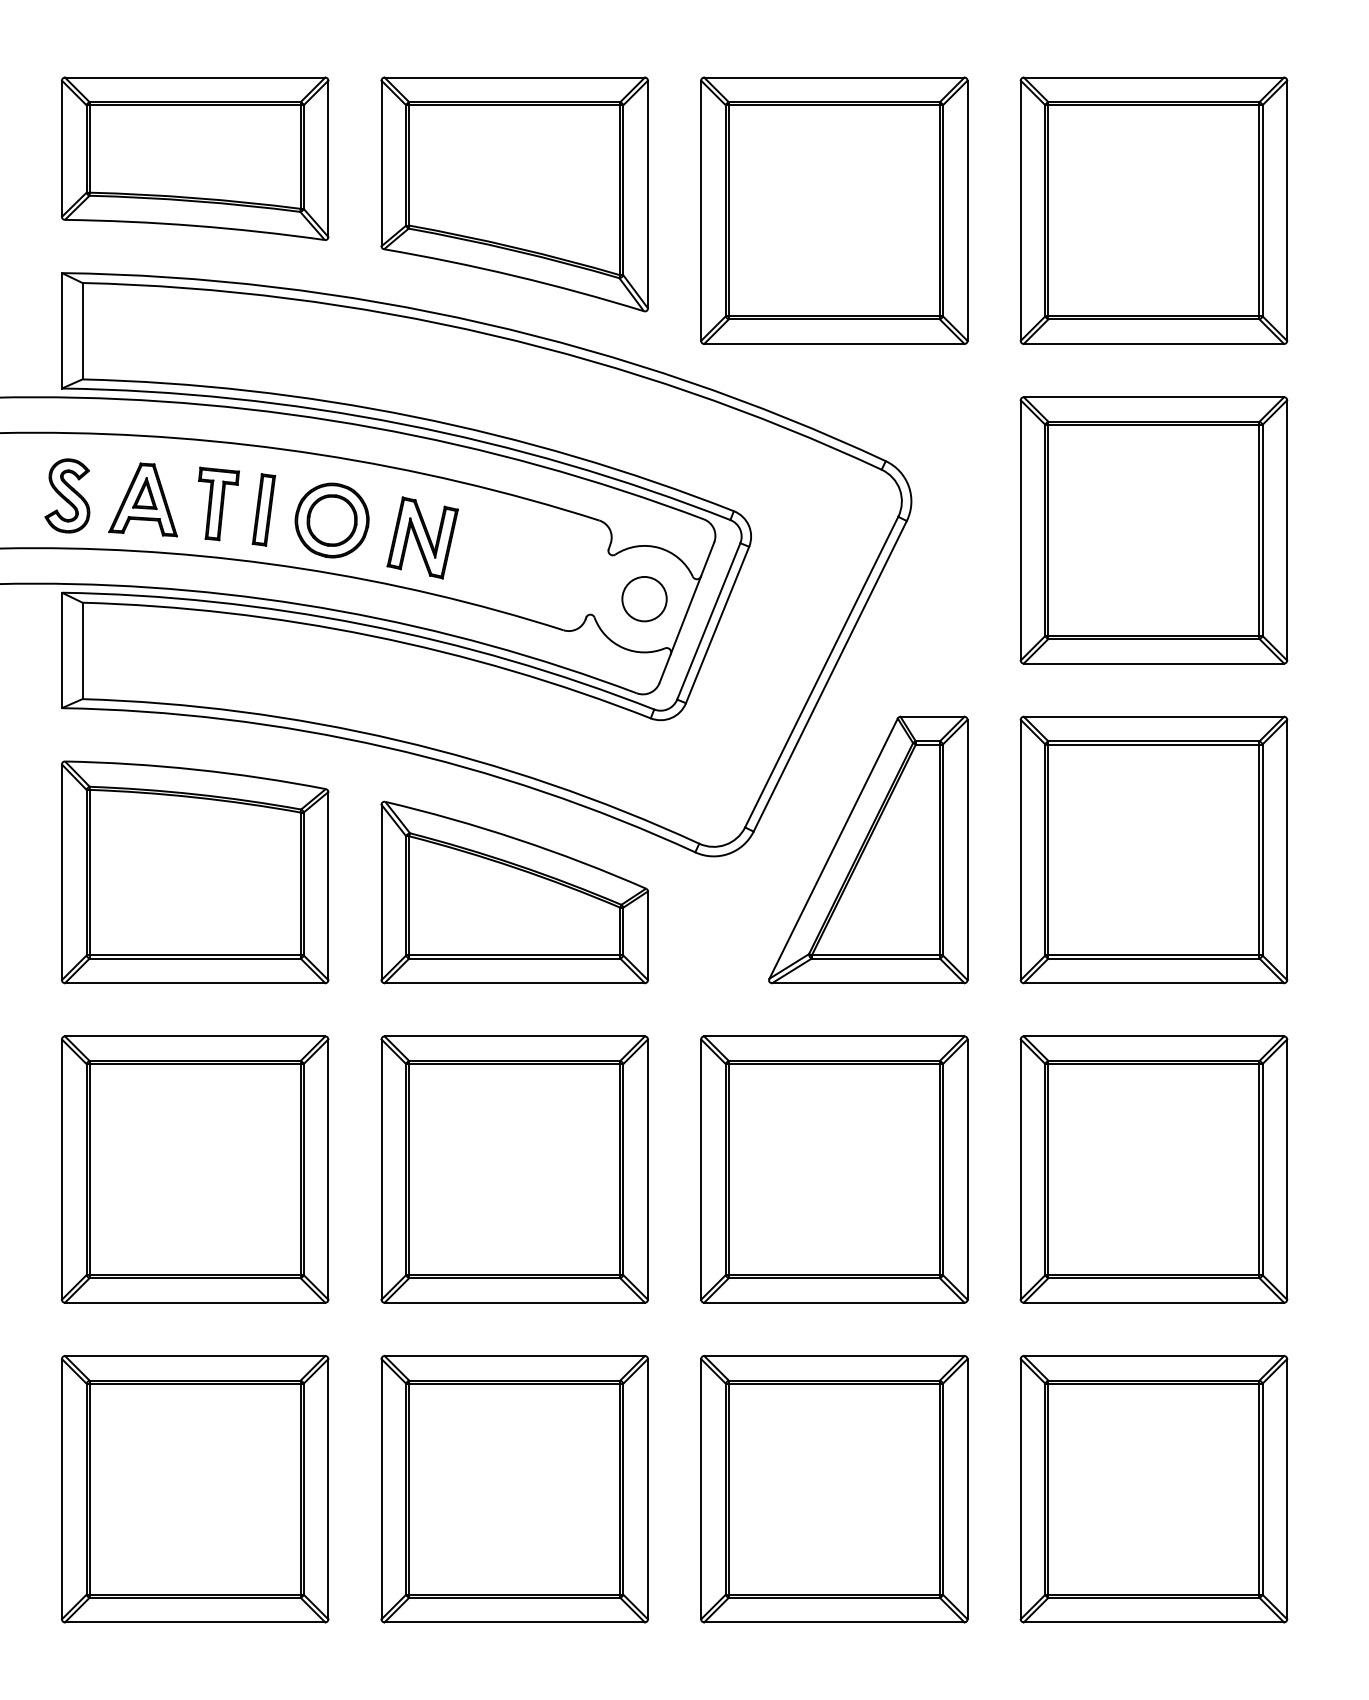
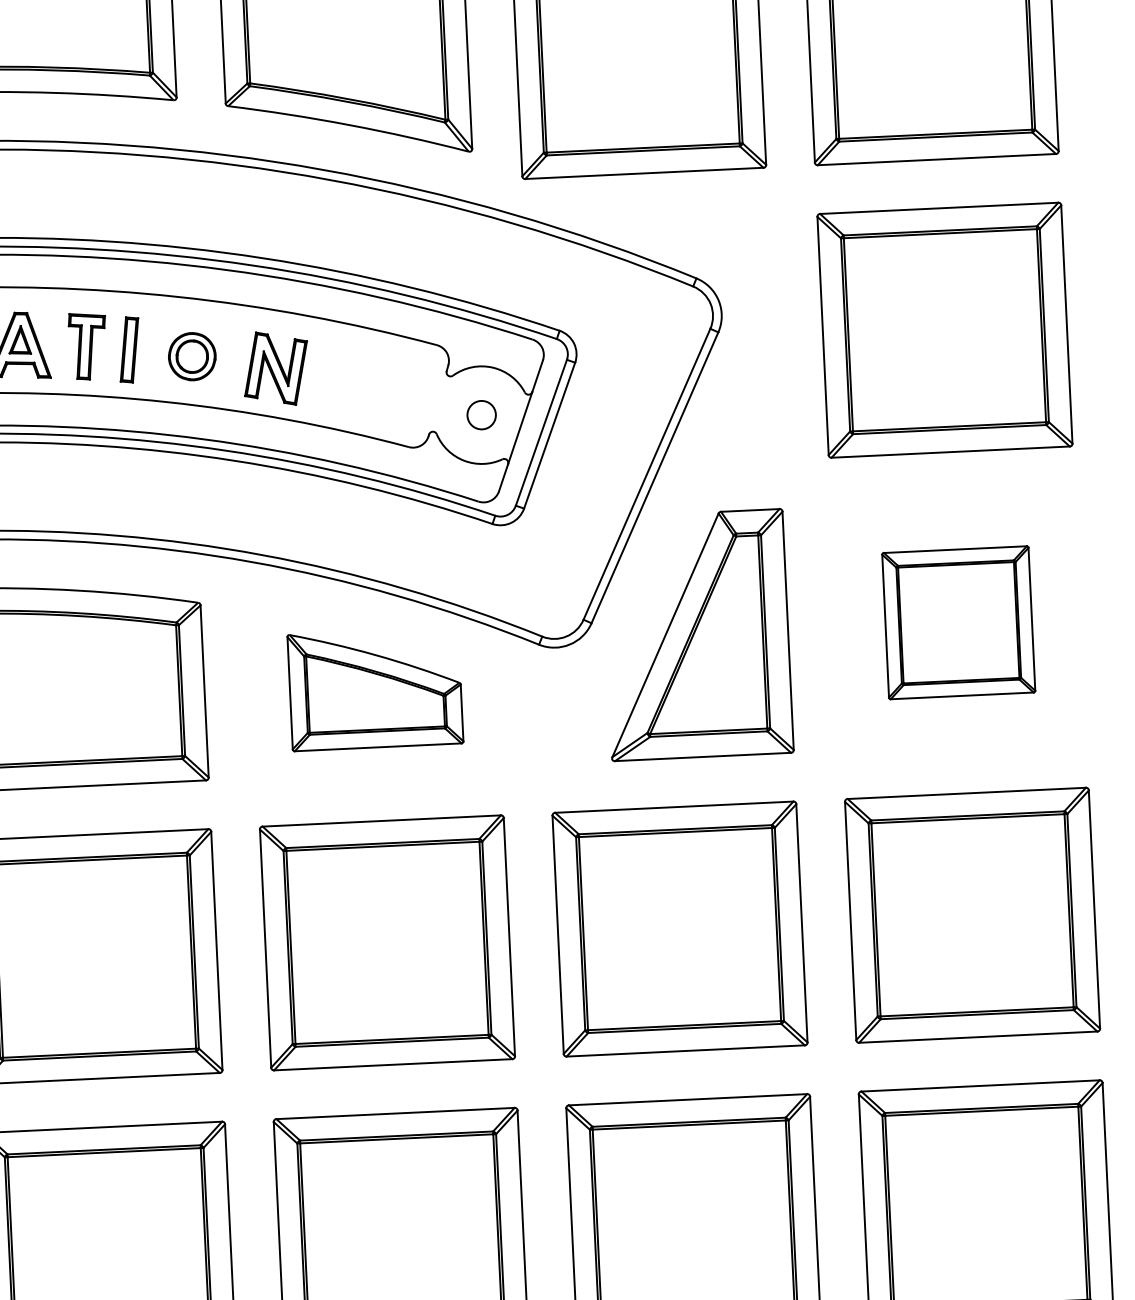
part: (331, 520) -> (191, 356), size x0.7
circle: (644, 598) -> (481, 414), size x0.7
part: (1153, 849) -> (958, 622), size x0.6
part: (514, 892) -> (375, 689), size x0.7

